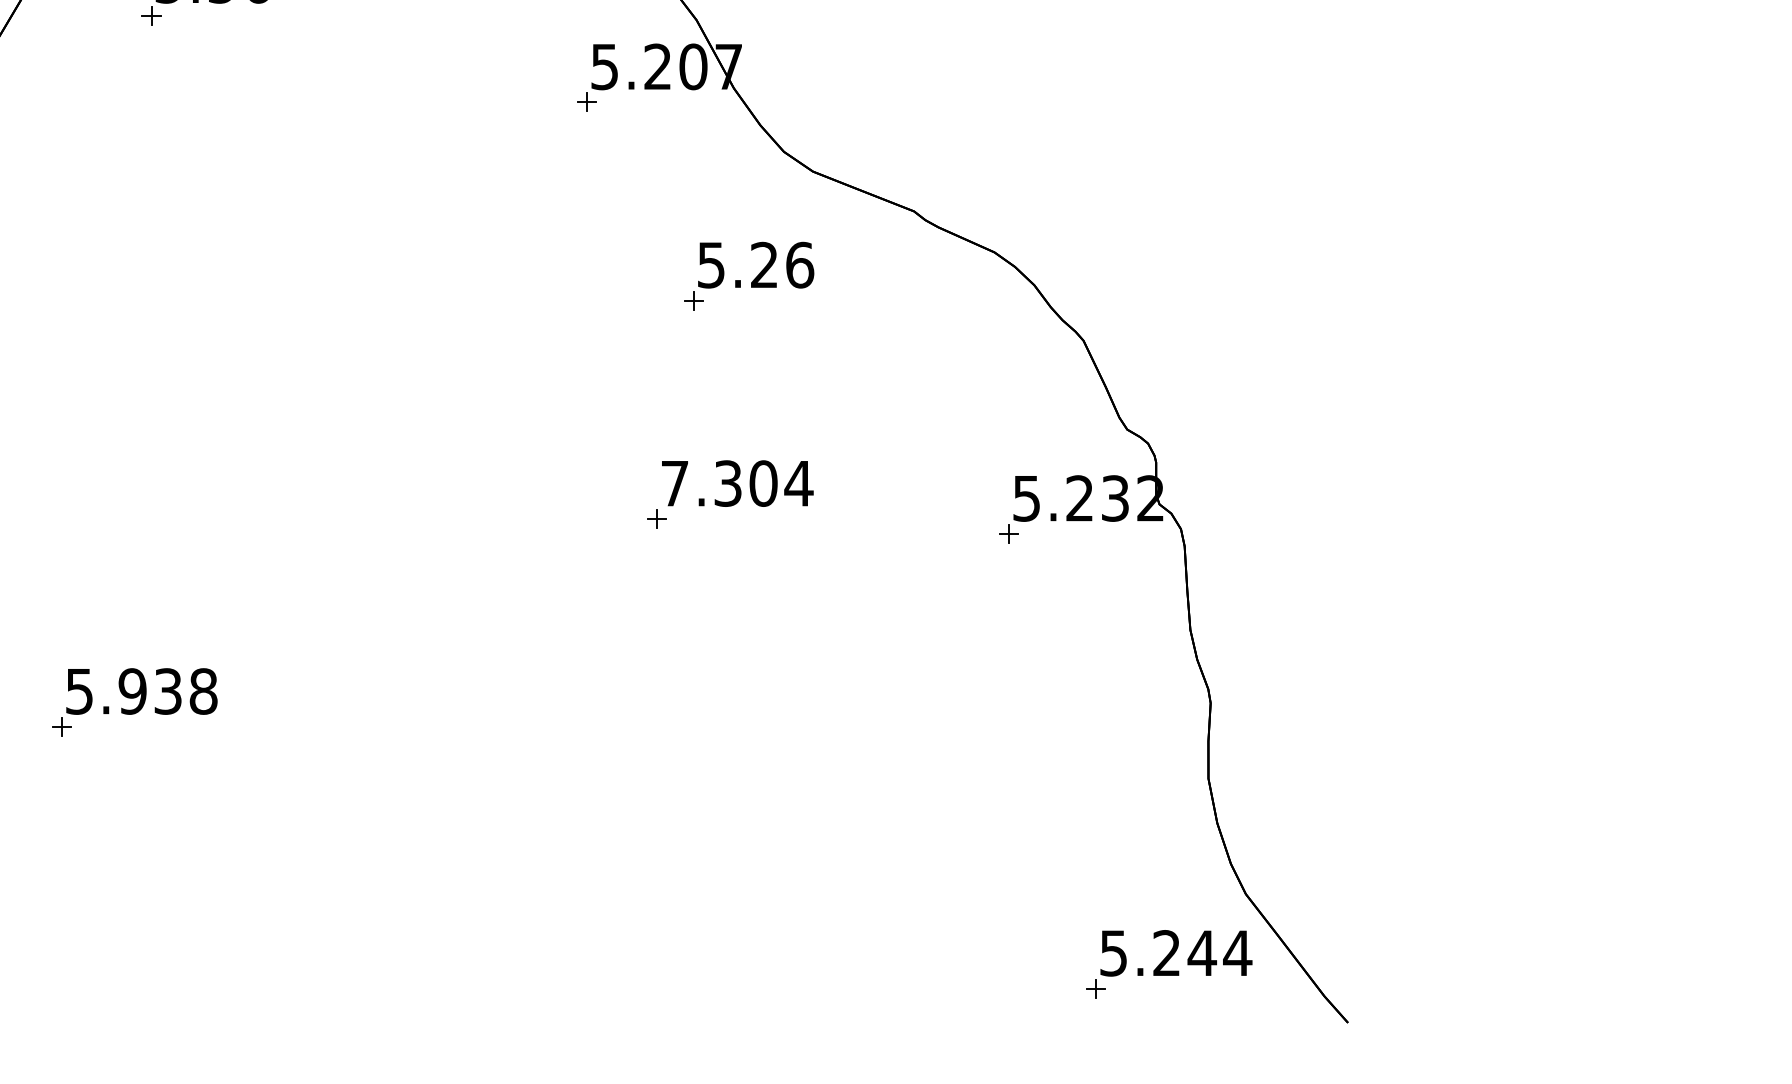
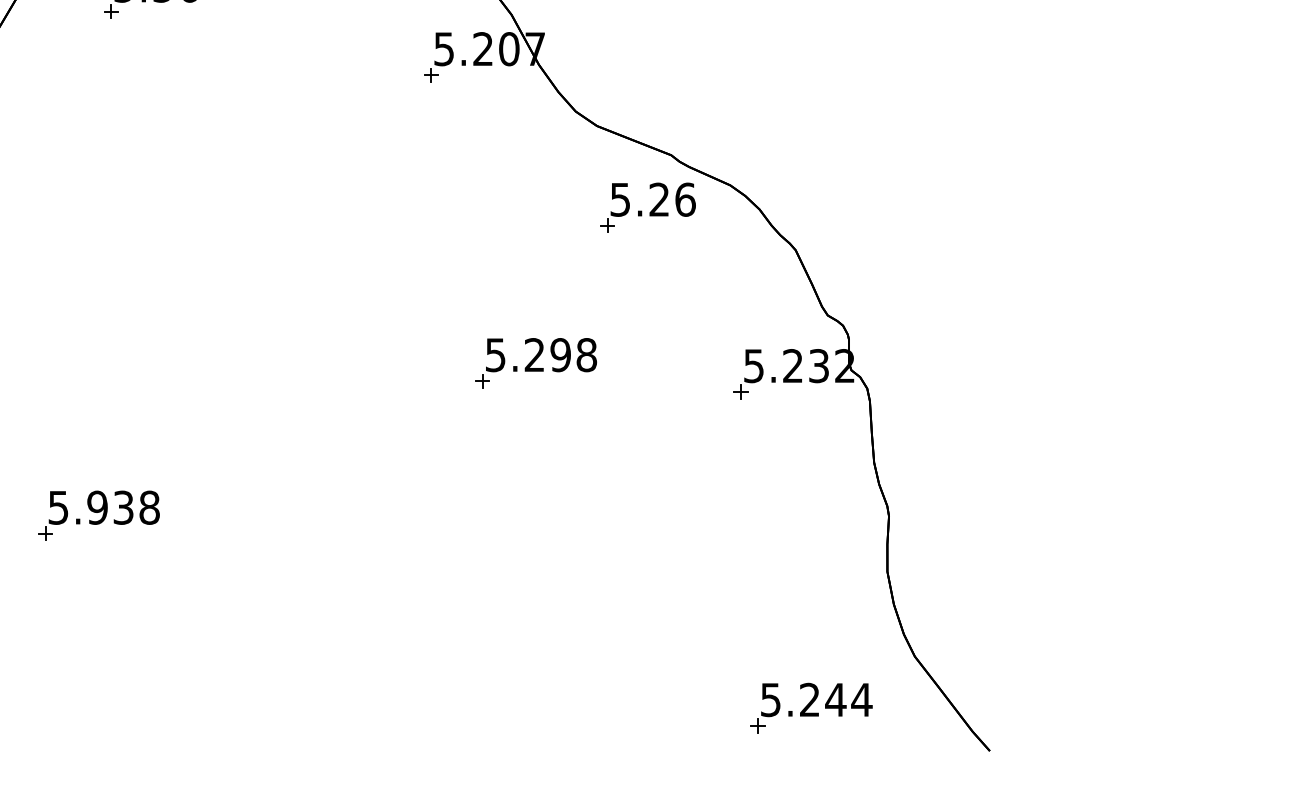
part: (748, 275) -> (647, 207), moved
text: (737, 484) -> (541, 355), 7.304 -> 5.298
part: (1169, 963) -> (811, 707), moved

